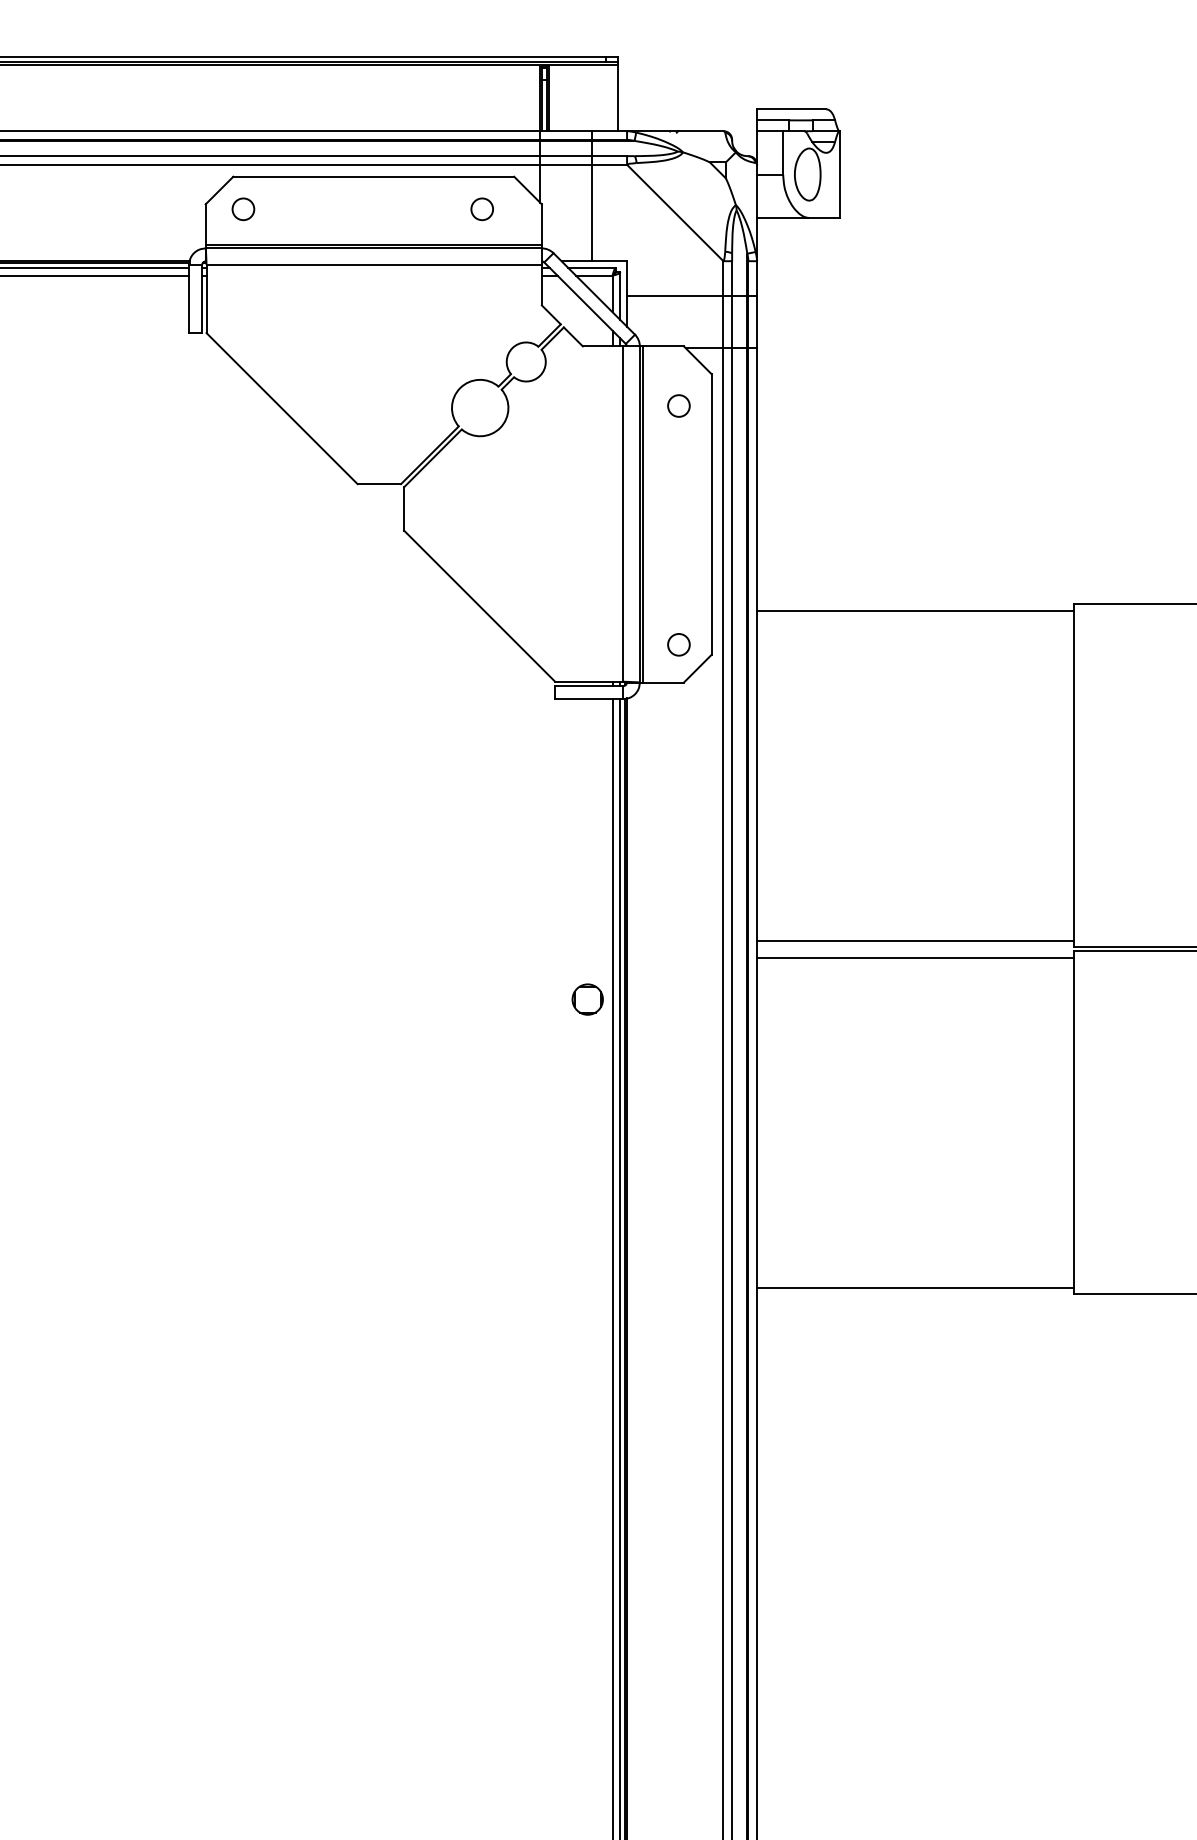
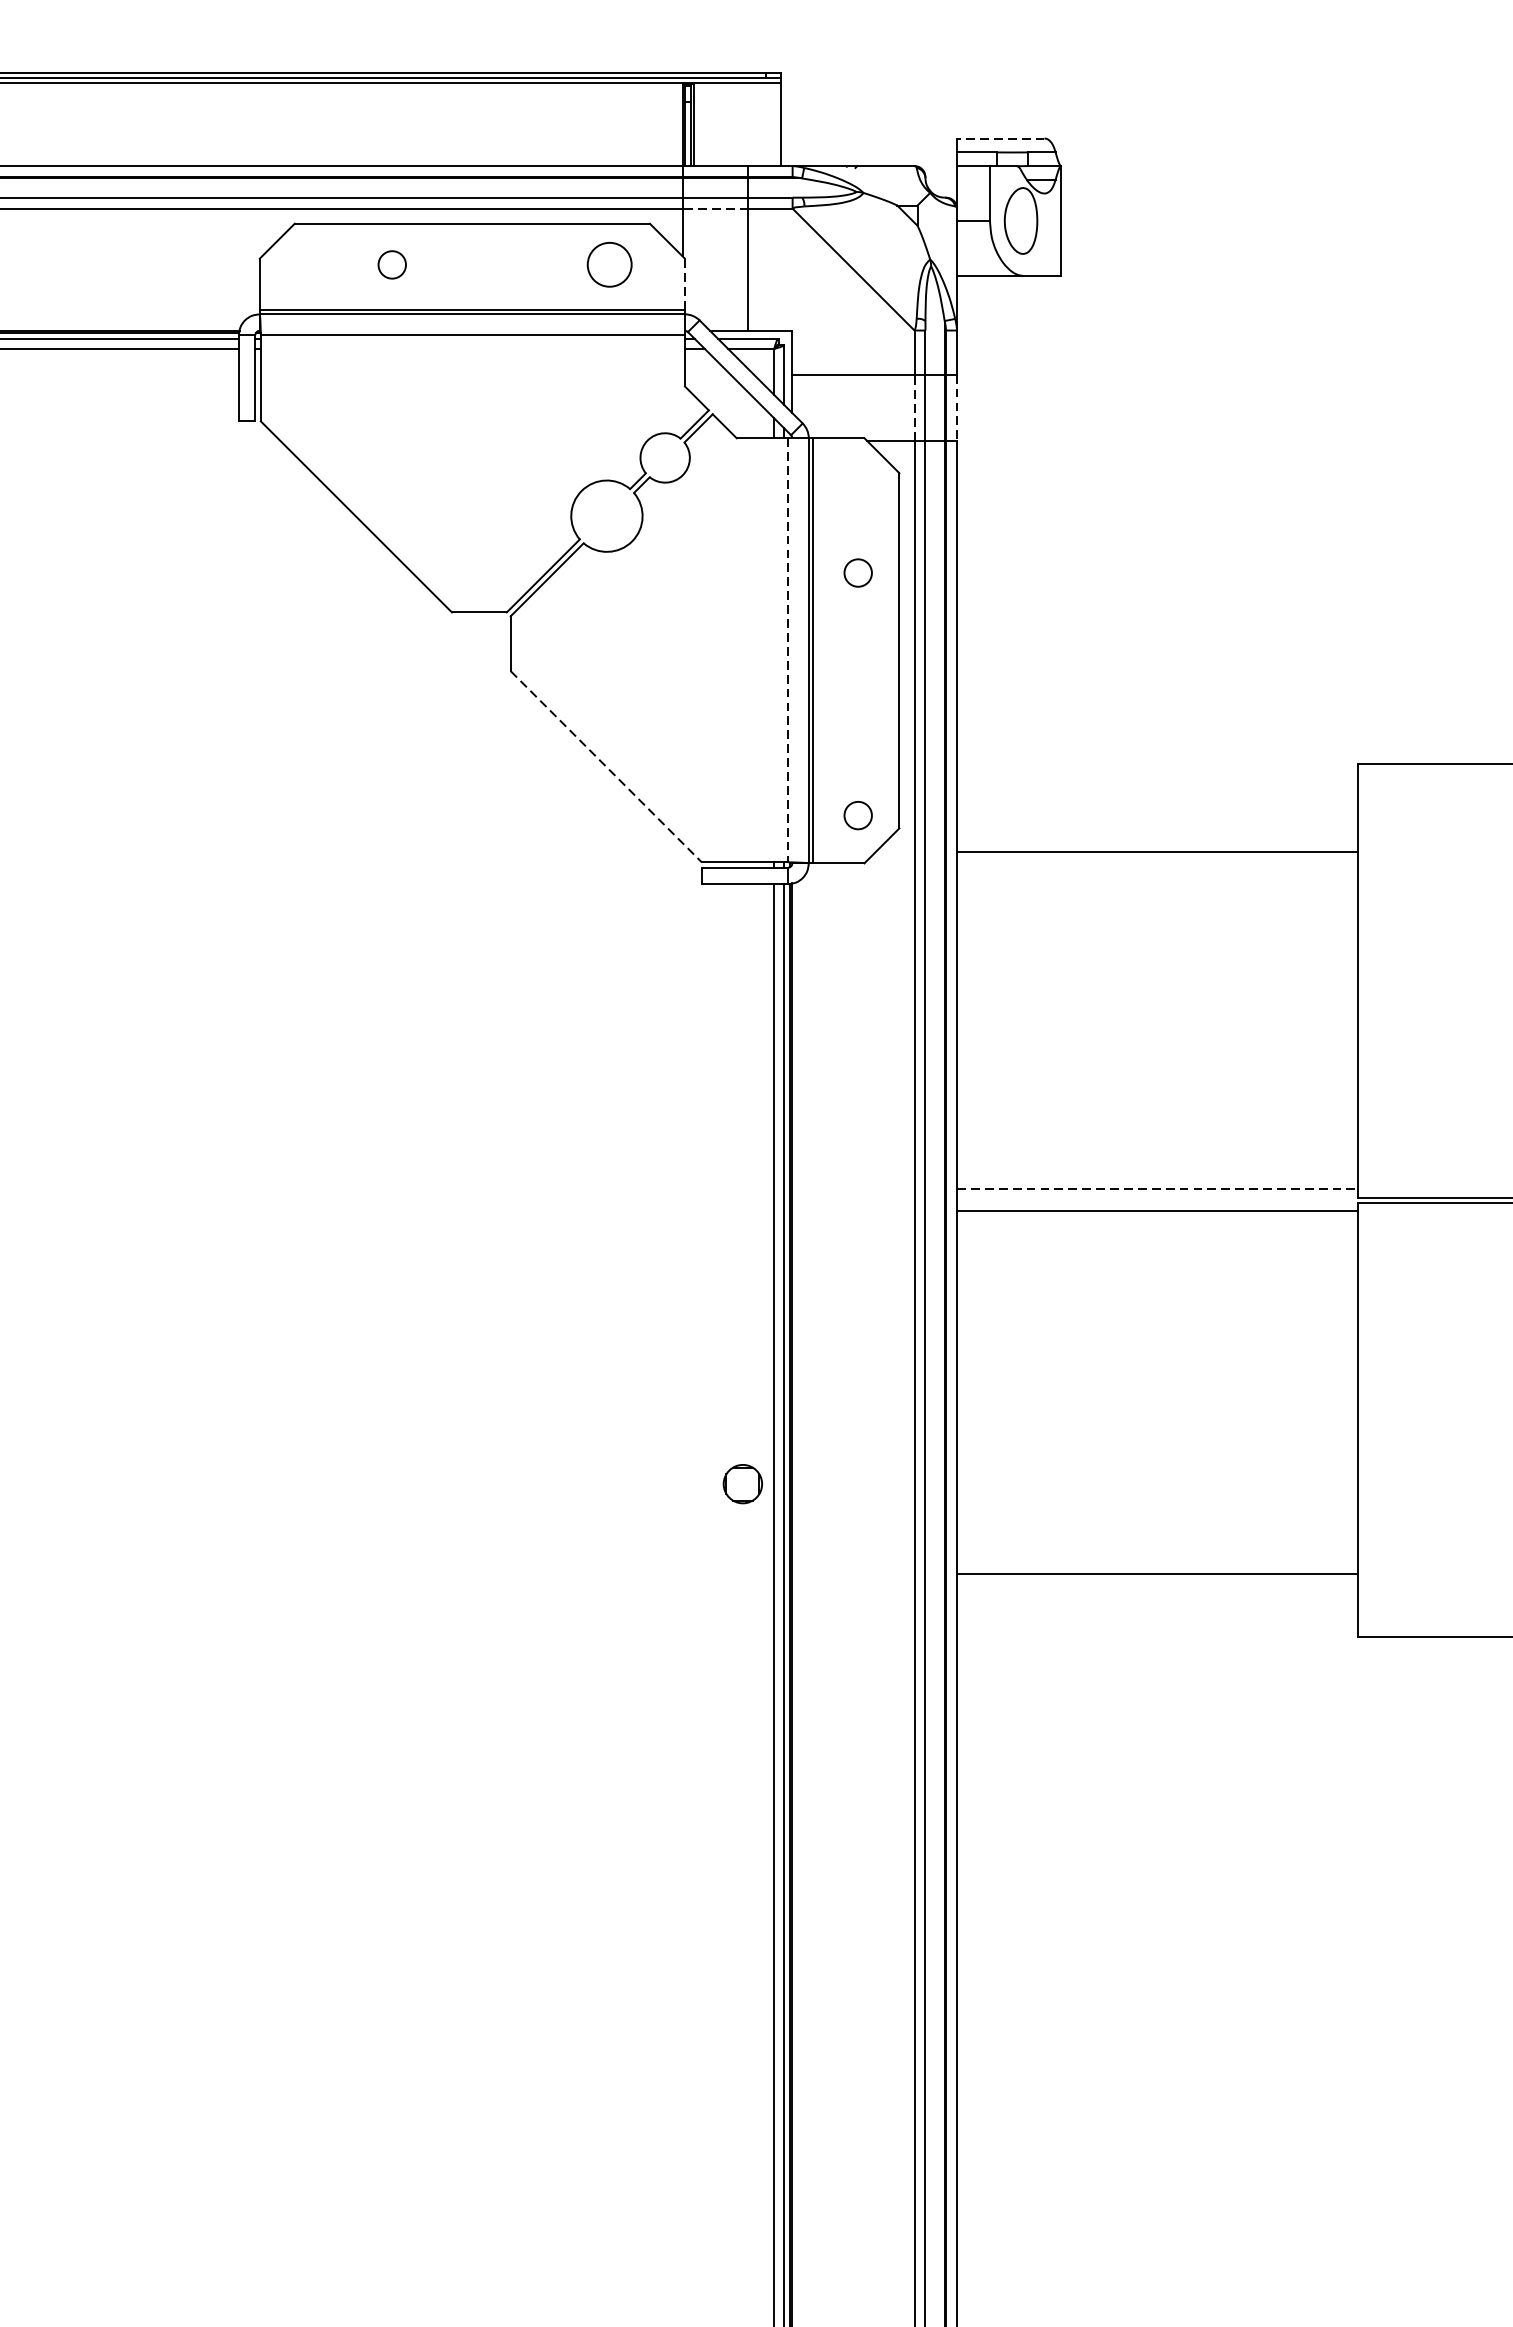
line: (791, 109) -> (1000, 138), solid -> dashed
line: (565, 164) -> (714, 208), solid -> dashed
circle: (243, 209) -> (392, 265), moved
circle: (481, 209) -> (608, 265), size x1.6
line: (541, 224) -> (684, 284), solid -> dashed
line: (723, 321) -> (914, 406), solid -> dashed
line: (757, 322) -> (957, 408), solid -> dashed
circle: (678, 405) -> (857, 572), moved
line: (623, 514) -> (788, 650), solid -> dashed
line: (479, 606) -> (606, 767), solid -> dashed
line: (915, 610) -> (1157, 851), moved
line: (916, 940) -> (1158, 1189), solid -> dashed
part: (587, 999) -> (742, 1484), moved
line: (915, 1287) -> (1157, 1573), moved

